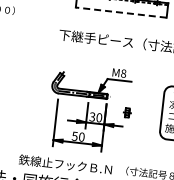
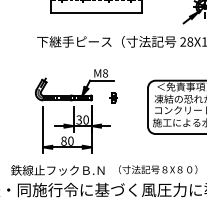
line: (121, 13) -> (96, 13), dashed -> solid
part: (127, 112) -> (113, 97), moved
text: (74, 135) -> (63, 140), 50 -> 80

